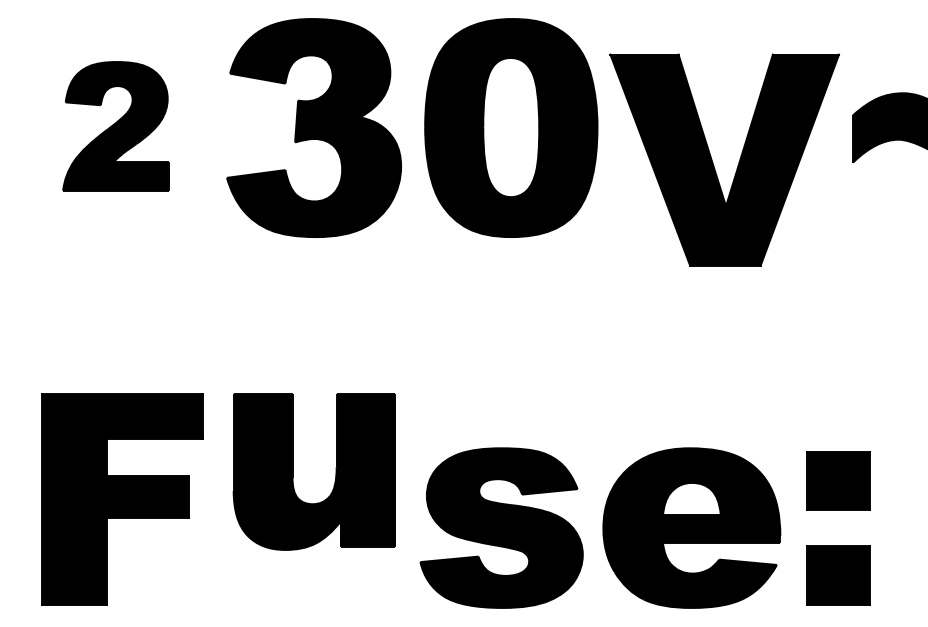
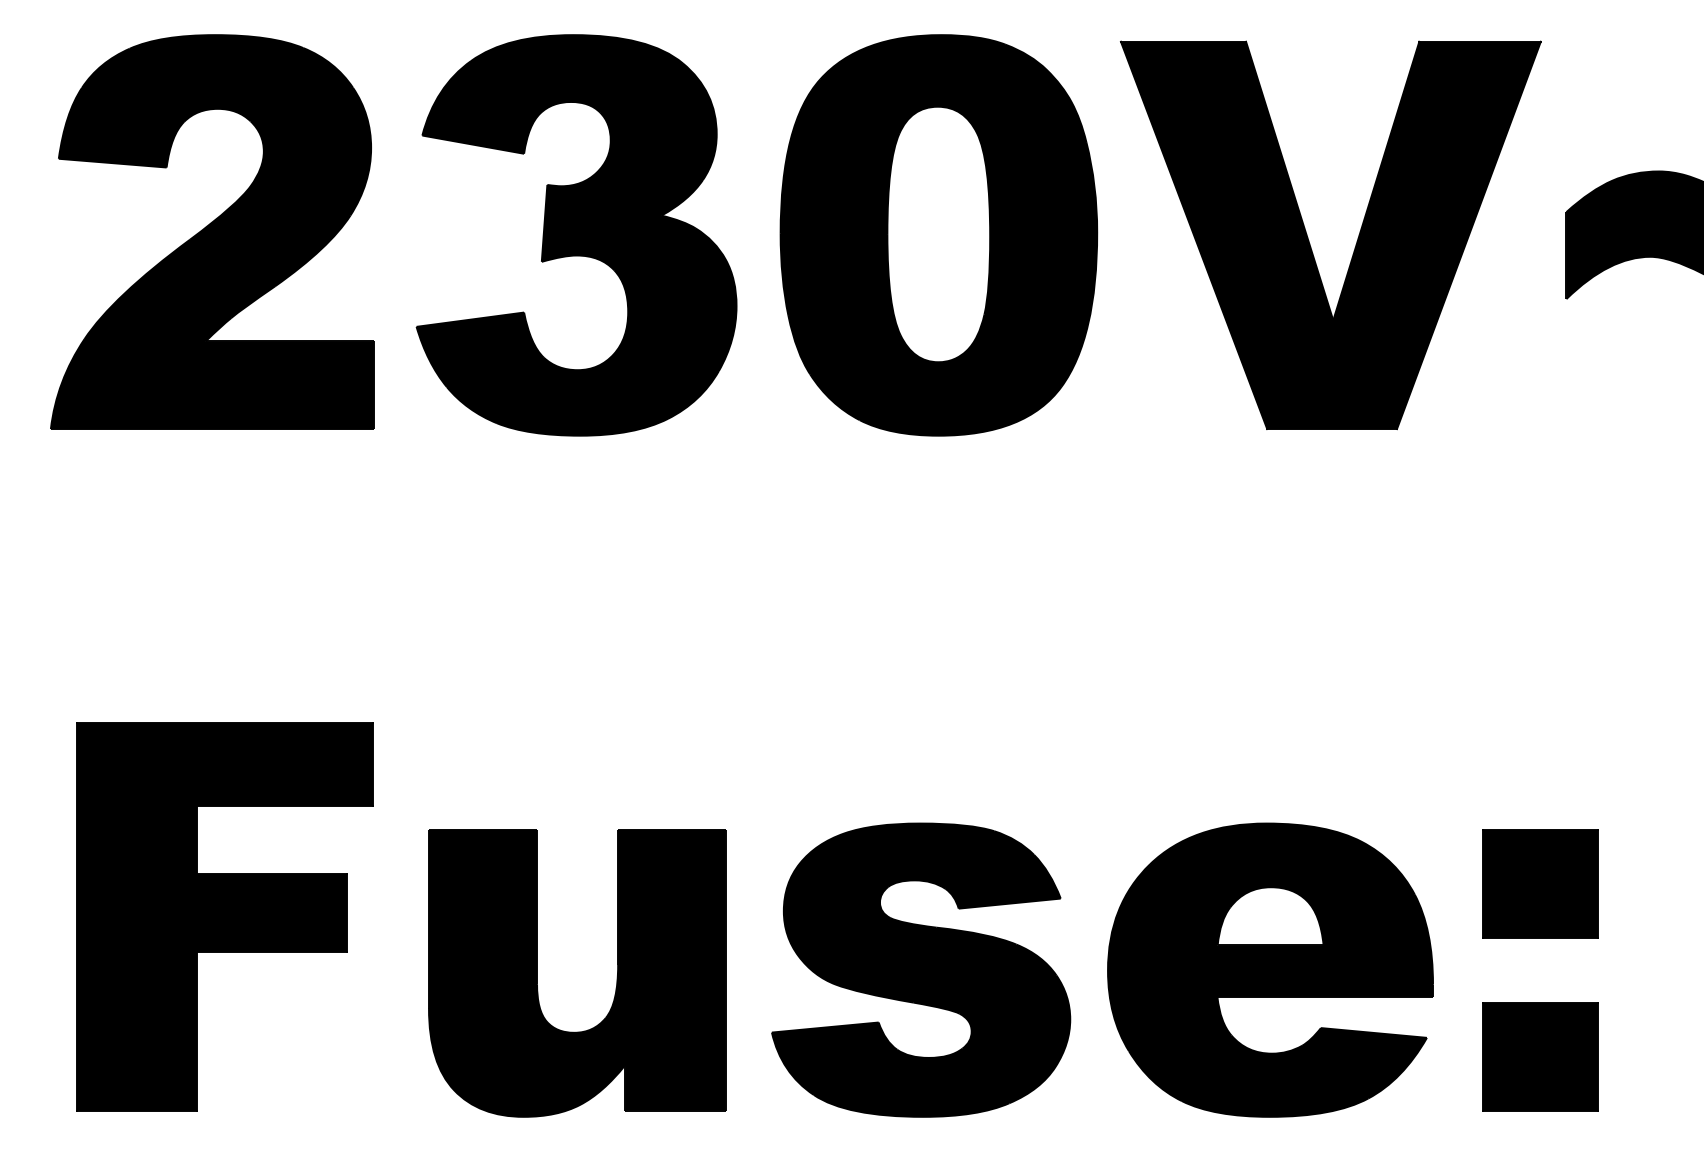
part: (115, 126) -> (211, 232), size x1.67
part: (713, 162) -> (1310, 239), moved
part: (293, 471) -> (538, 972), moved

